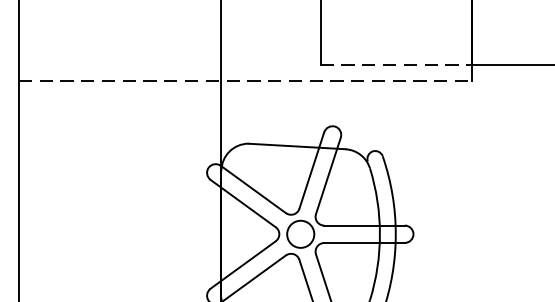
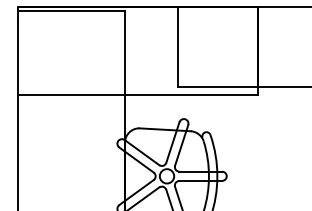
line: (396, 64) -> (217, 86), dashed -> solid
line: (244, 81) -> (137, 95), dashed -> solid

